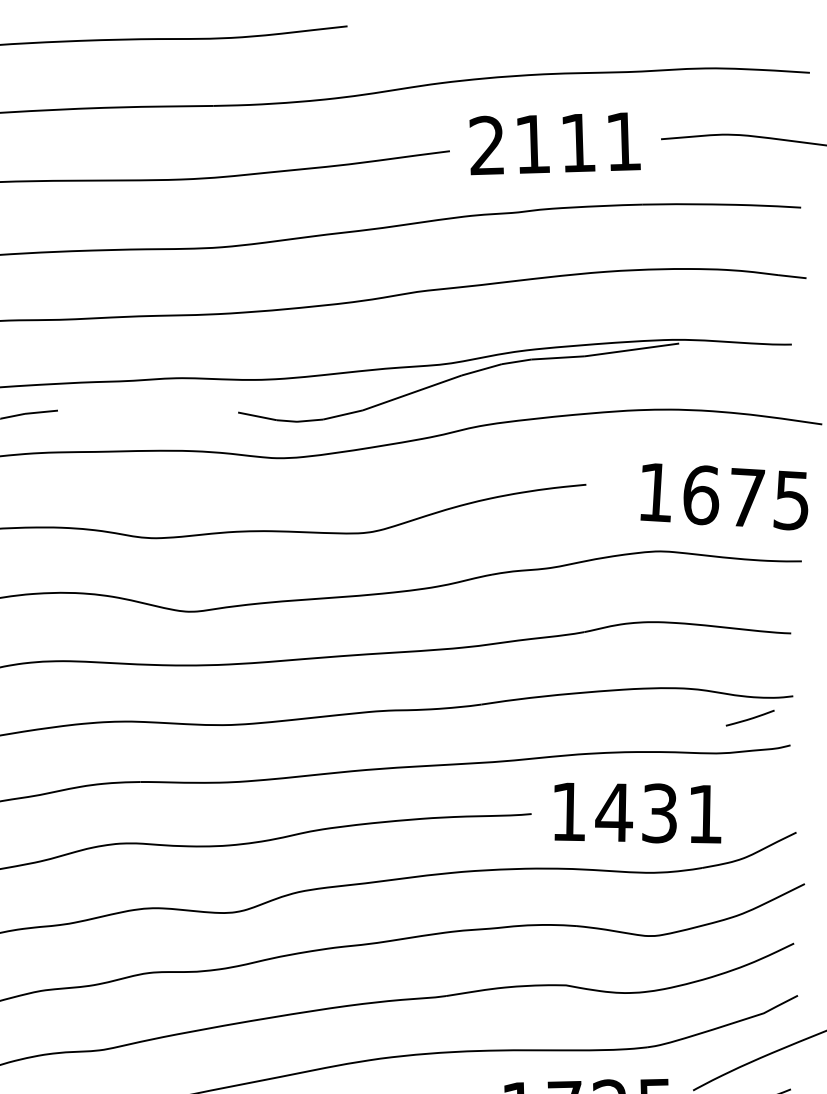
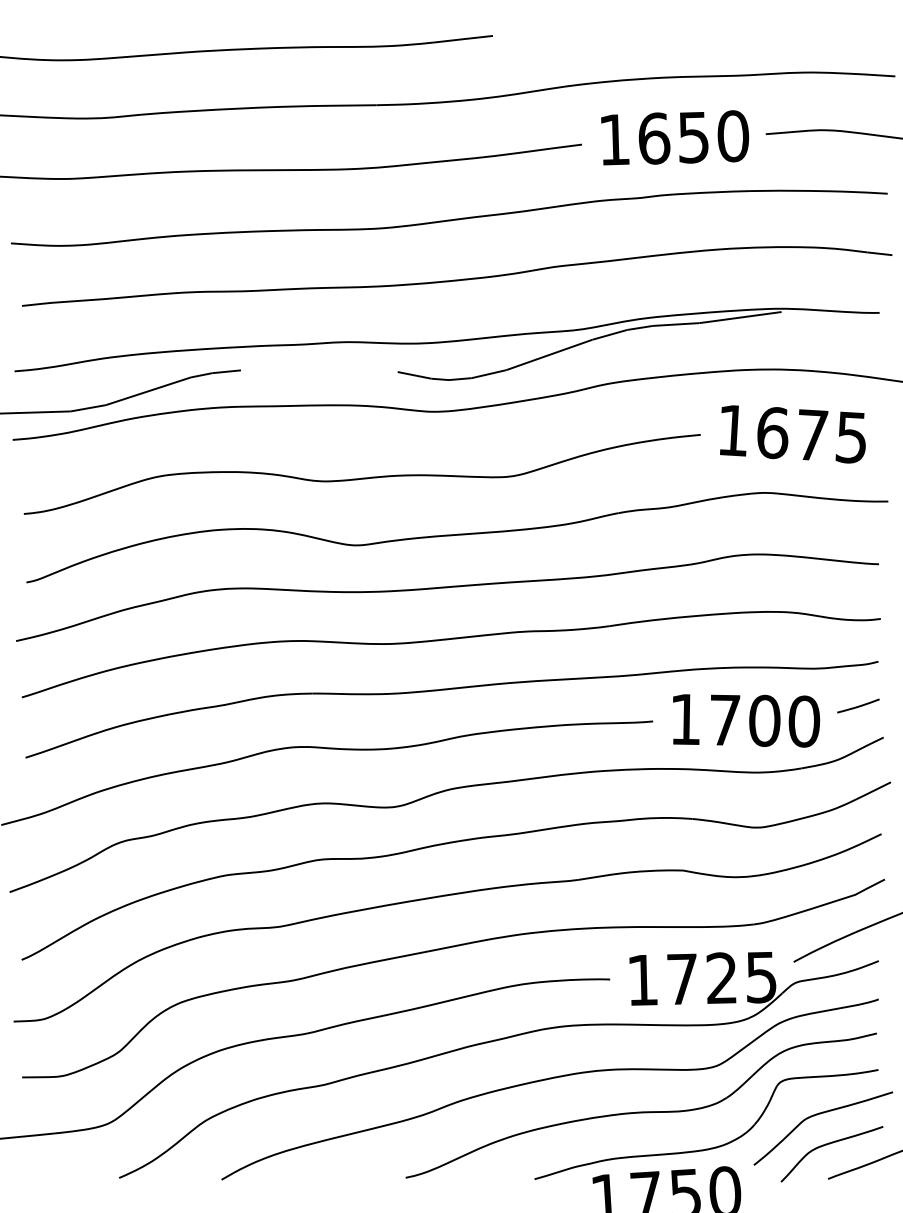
text: (556, 143) -> (674, 137), 2111 -> 1650
text: (723, 496) -> (792, 434), moved
line: (750, 717) -> (858, 705), moved
text: (659, 812) -> (764, 720), 1431 -> 1700

